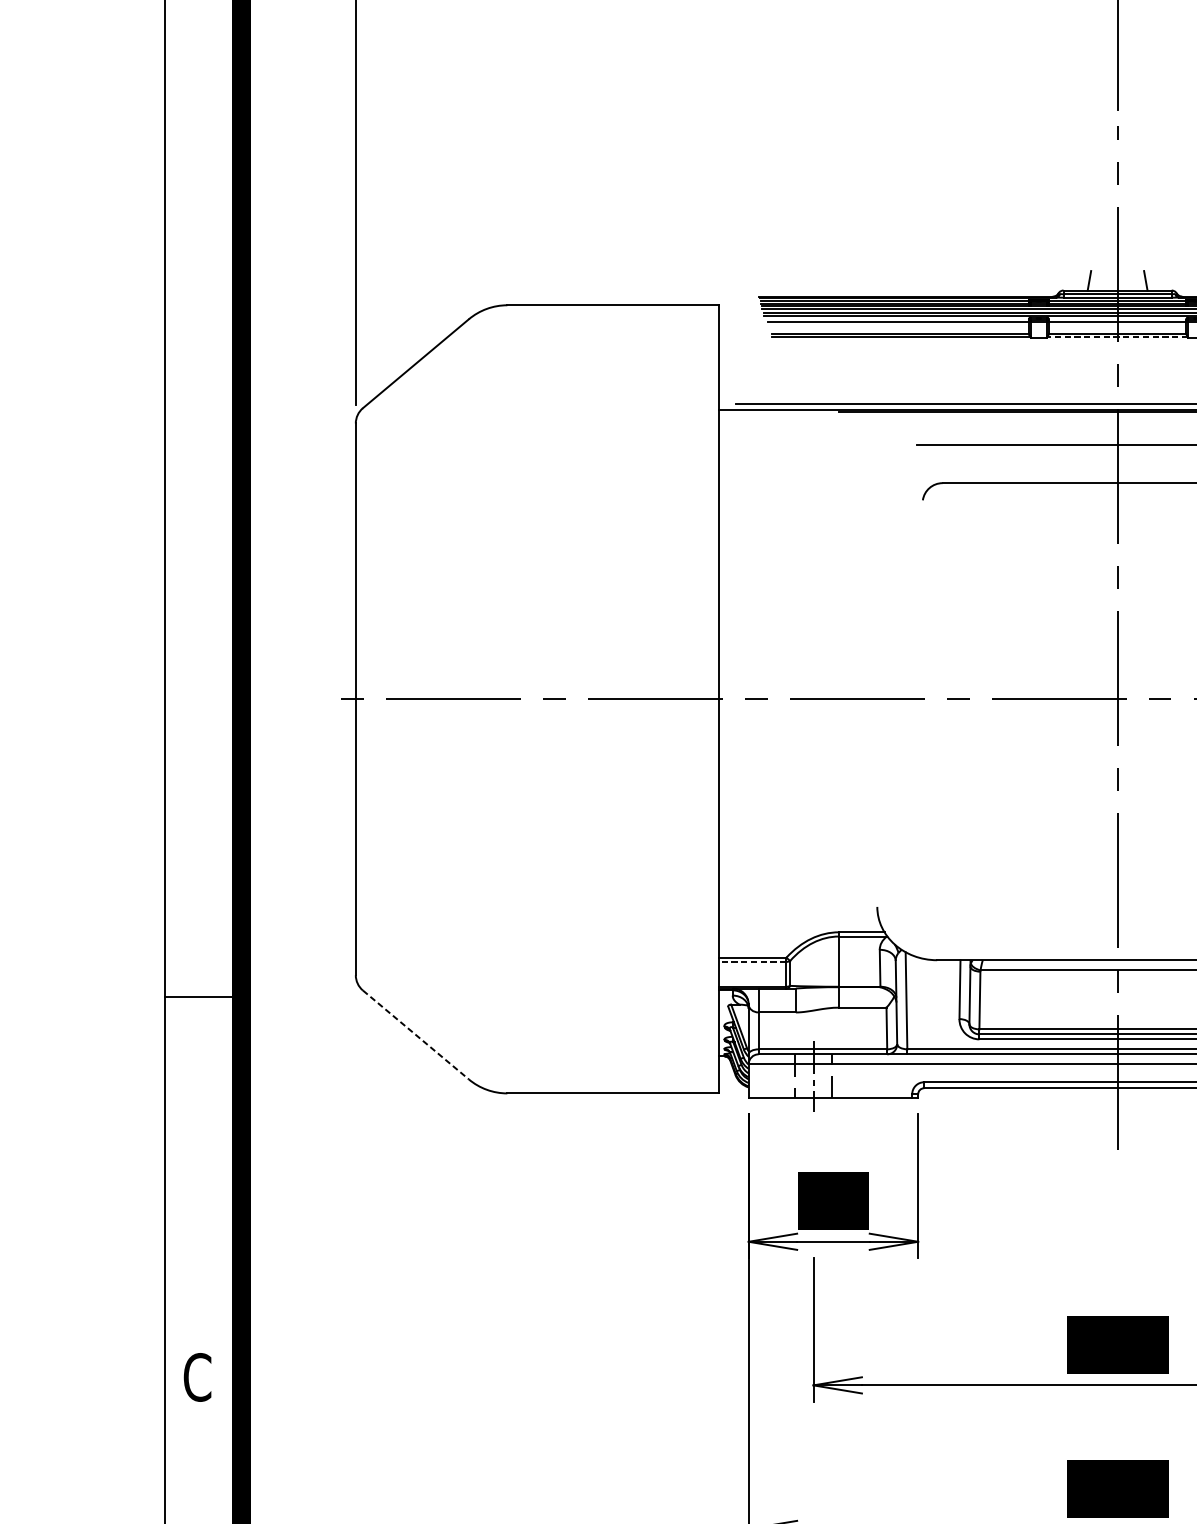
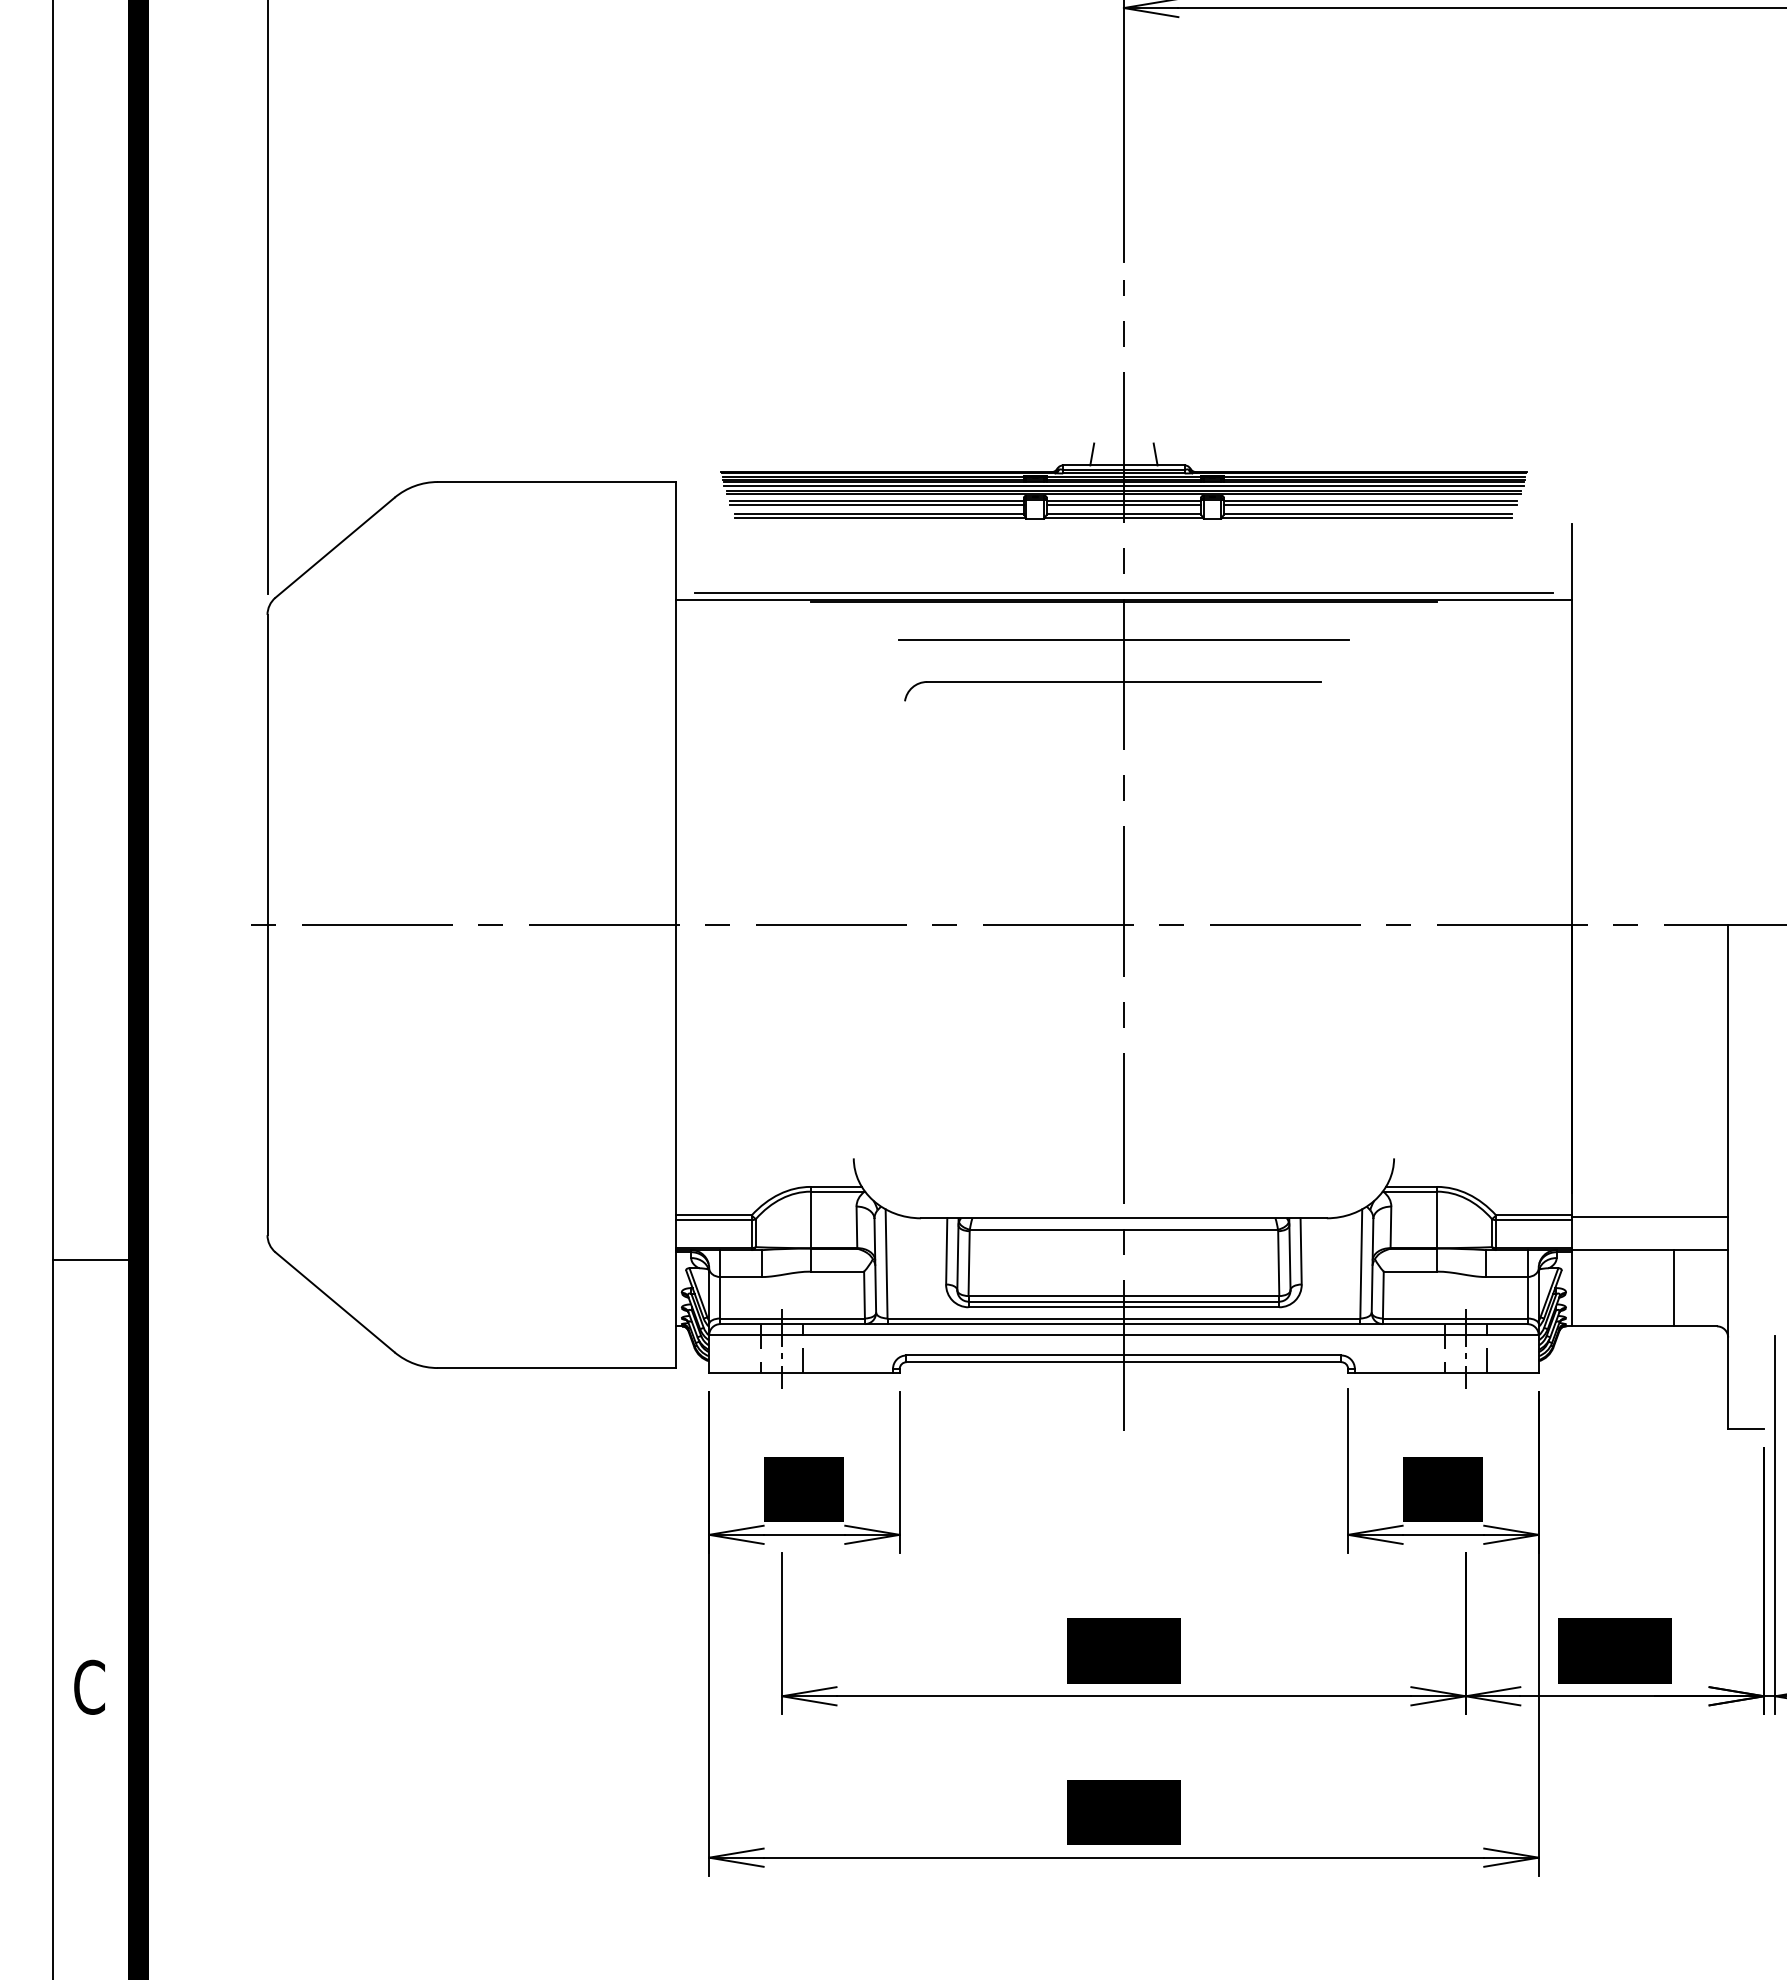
line: (898, 325) -> (877, 504), added
line: (1117, 325) -> (1123, 504), added
line: (1117, 337) -> (1123, 518), dashed -> solid
line: (752, 962) -> (713, 1220), dashed -> solid
line: (416, 1035) -> (335, 1302), dashed -> solid

